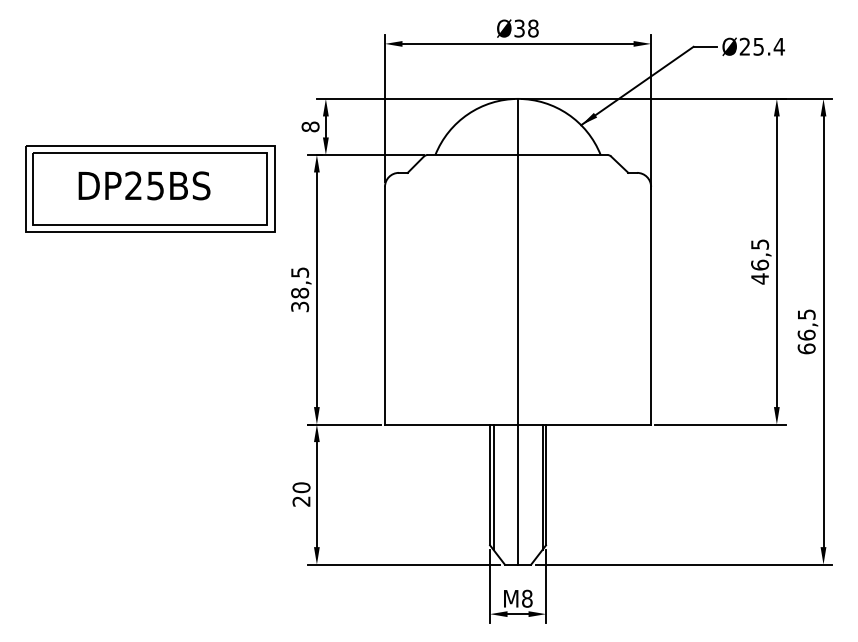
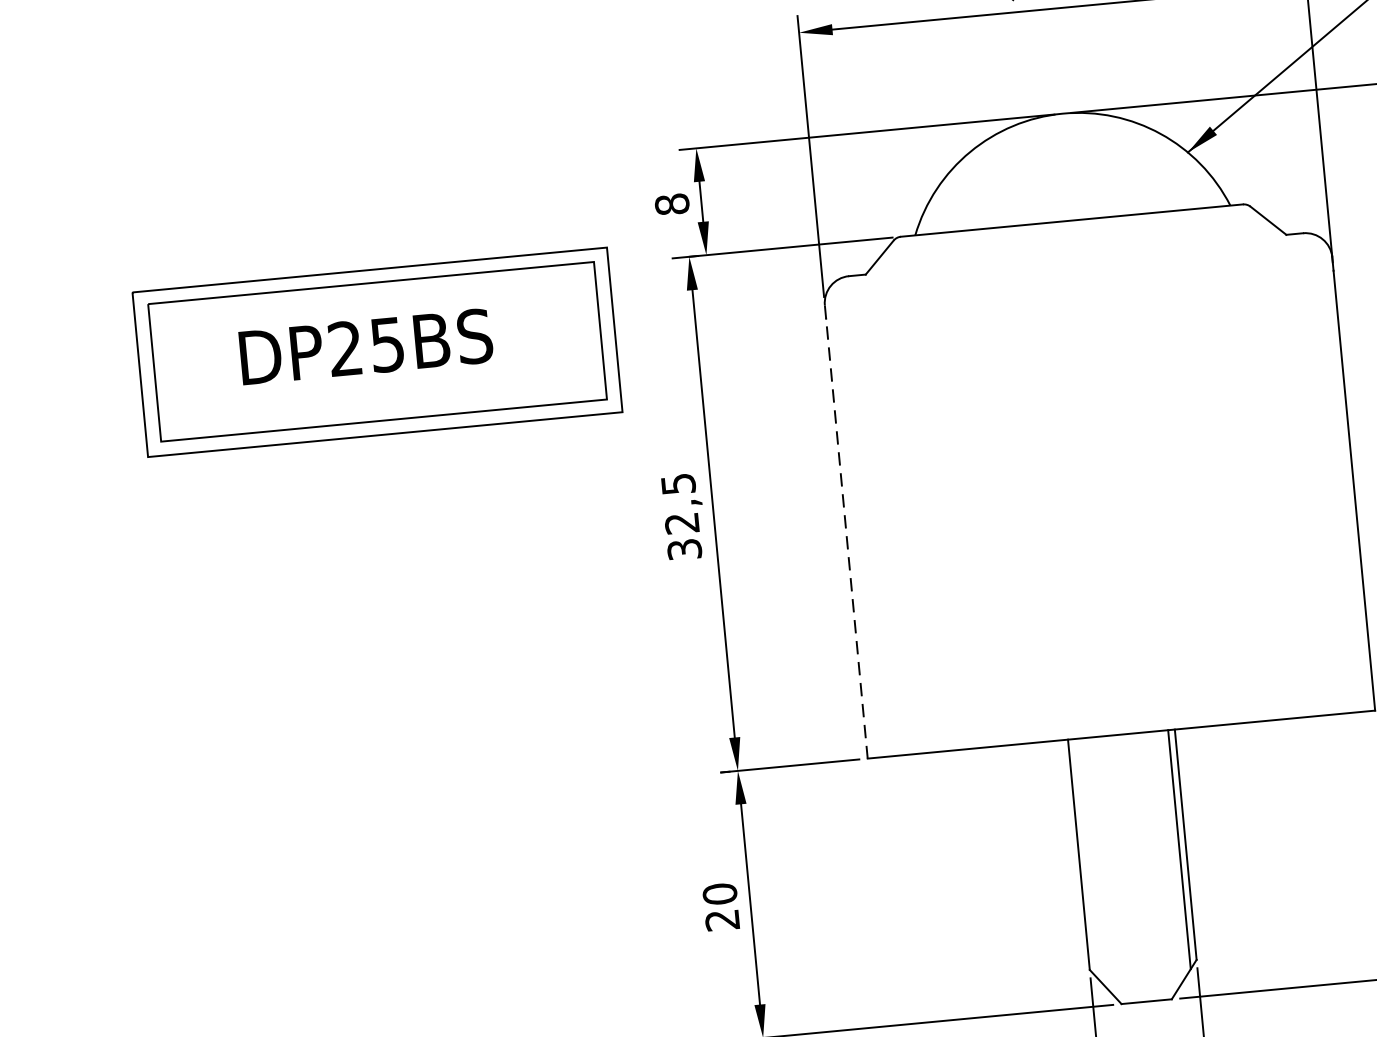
text: (300, 292) -> (682, 522), 38,5 -> 32,5
line: (384, 305) -> (845, 531), solid -> dashed
line: (518, 331) -> (1105, 557), removed
line: (493, 486) -> (1085, 857), removed

